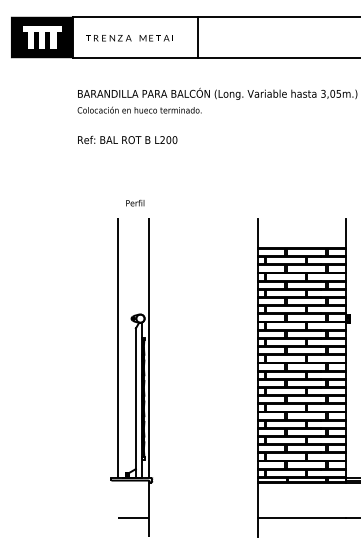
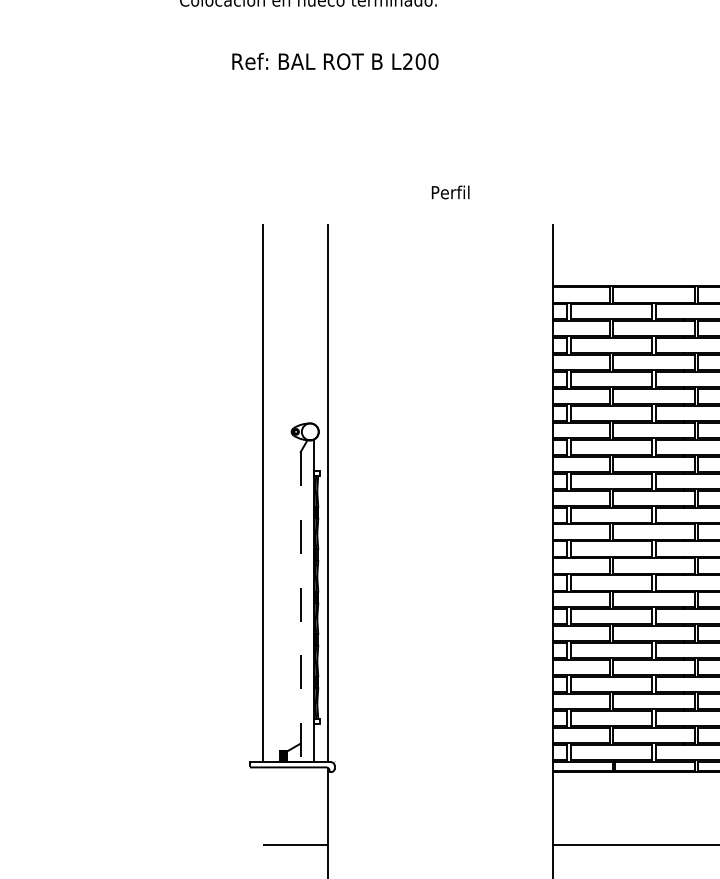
text: (127, 139) -> (335, 60), moved
text: (135, 202) -> (451, 191), moved
line: (135, 403) -> (299, 607), solid -> dashed

